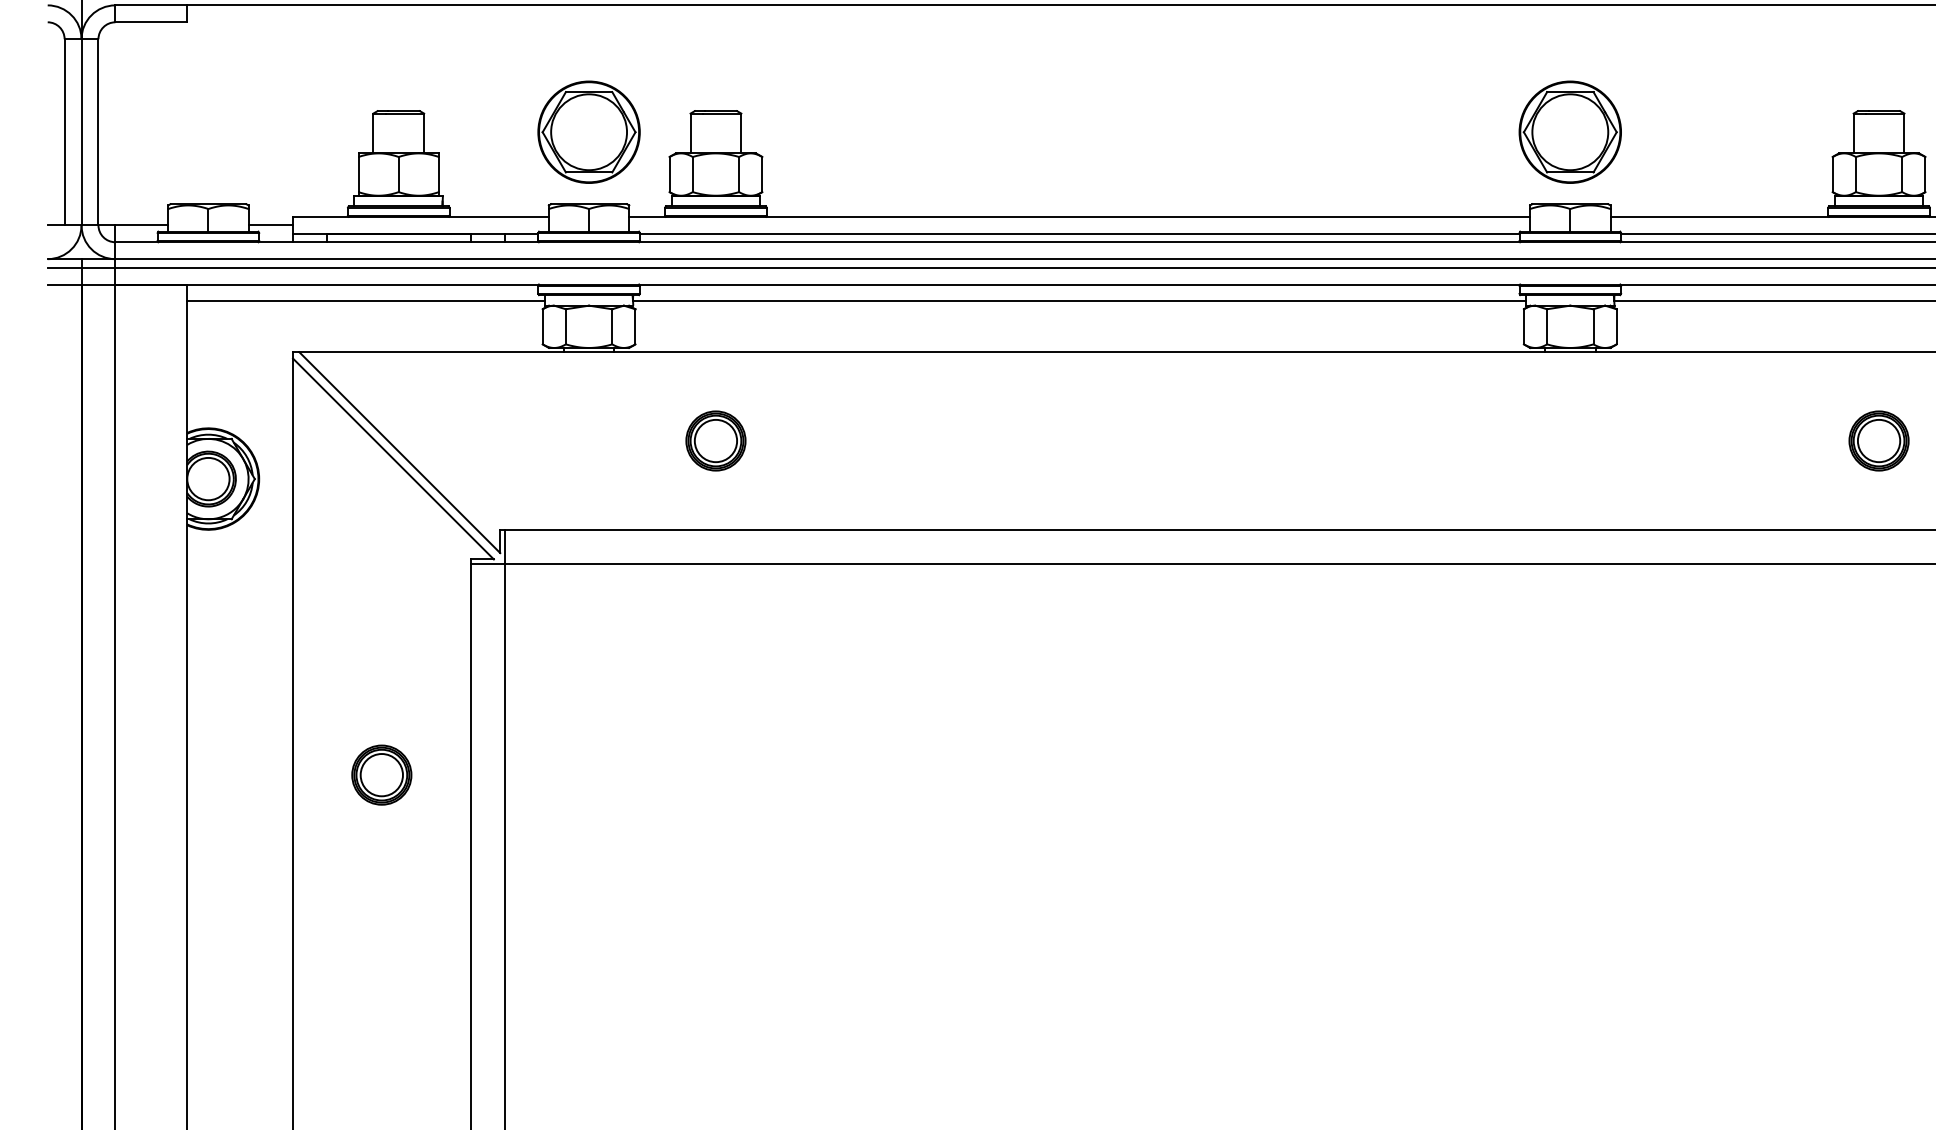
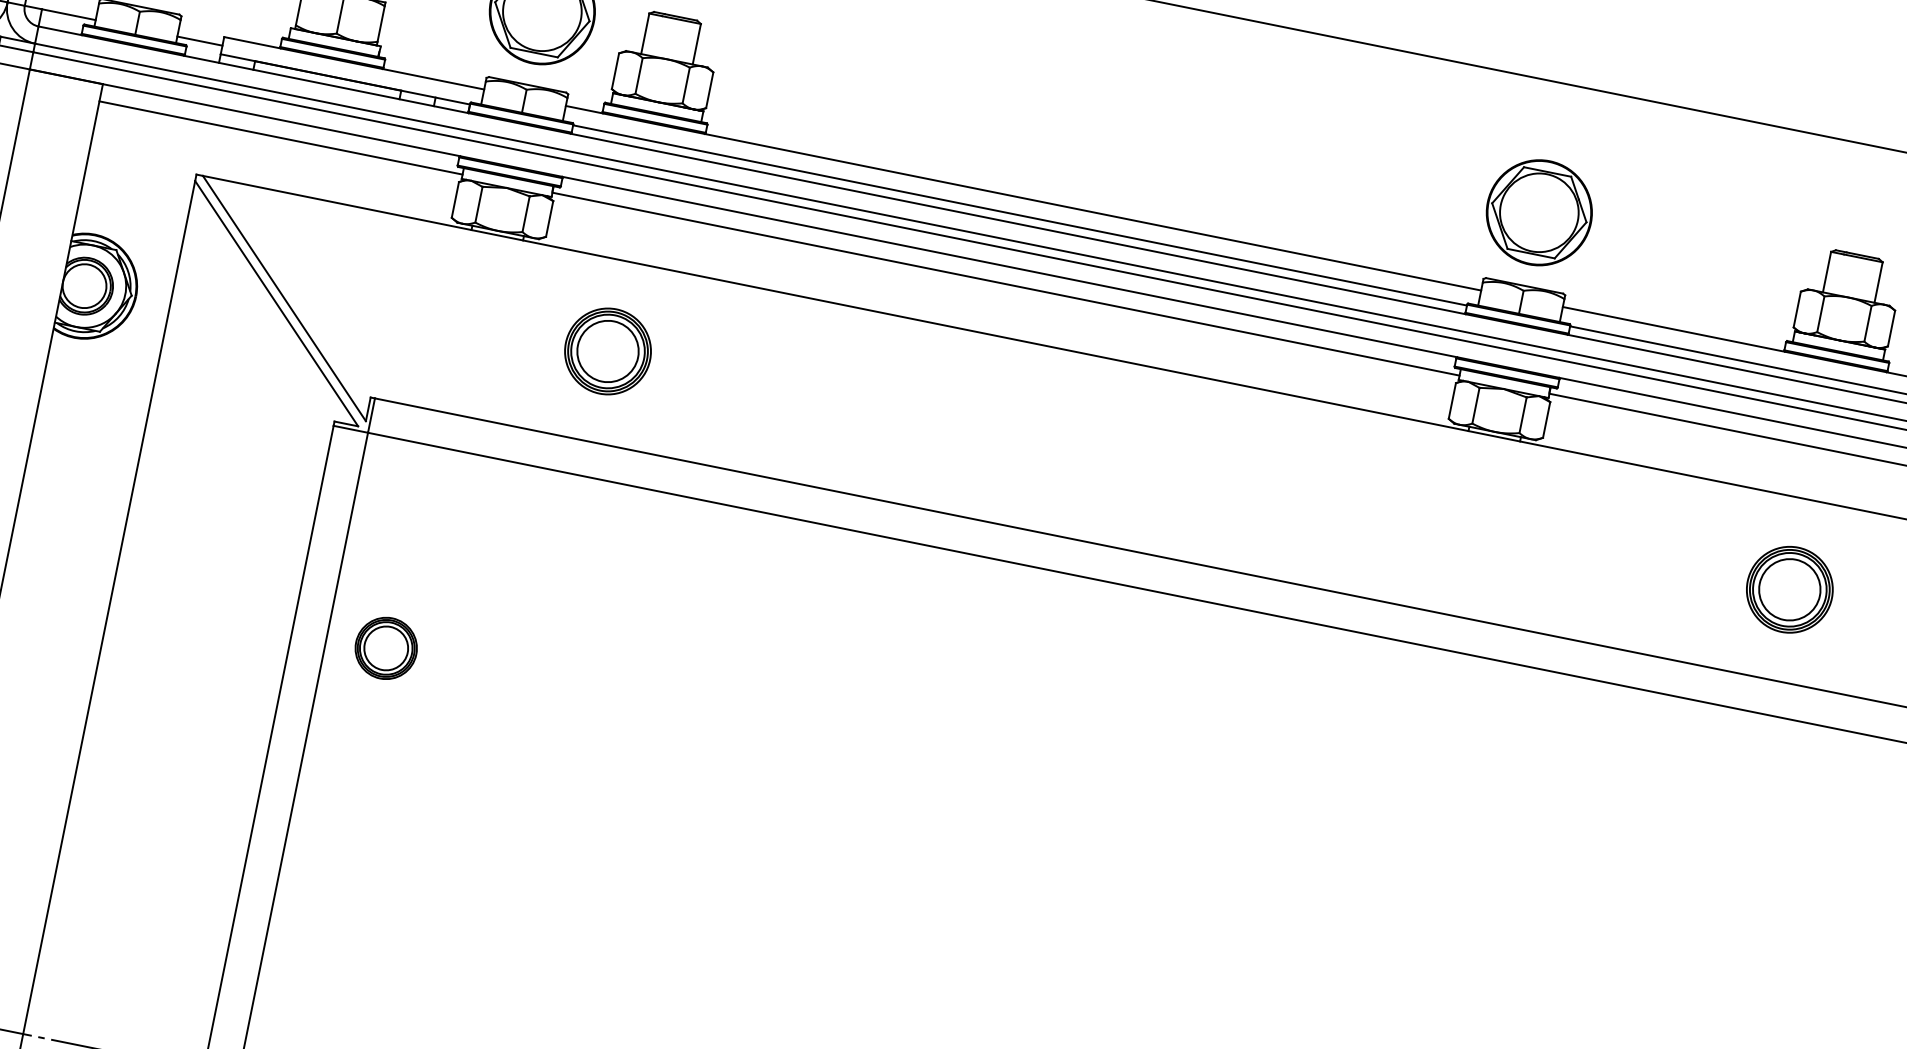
part: (715, 440) -> (607, 350), size x1.4
part: (1878, 440) -> (1789, 589), size x1.4
part: (381, 774) -> (386, 647), moved

